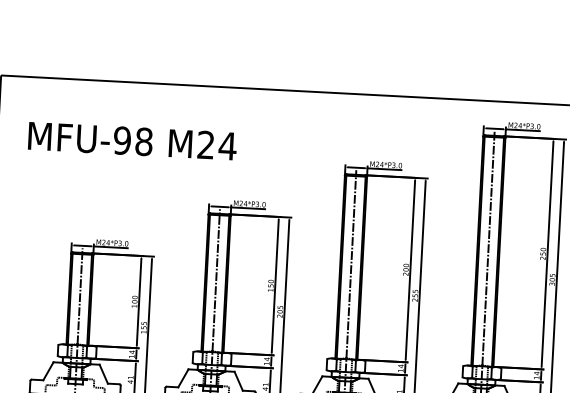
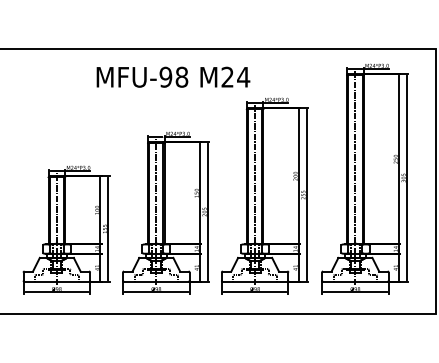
text: (132, 140) -> (173, 76), moved

